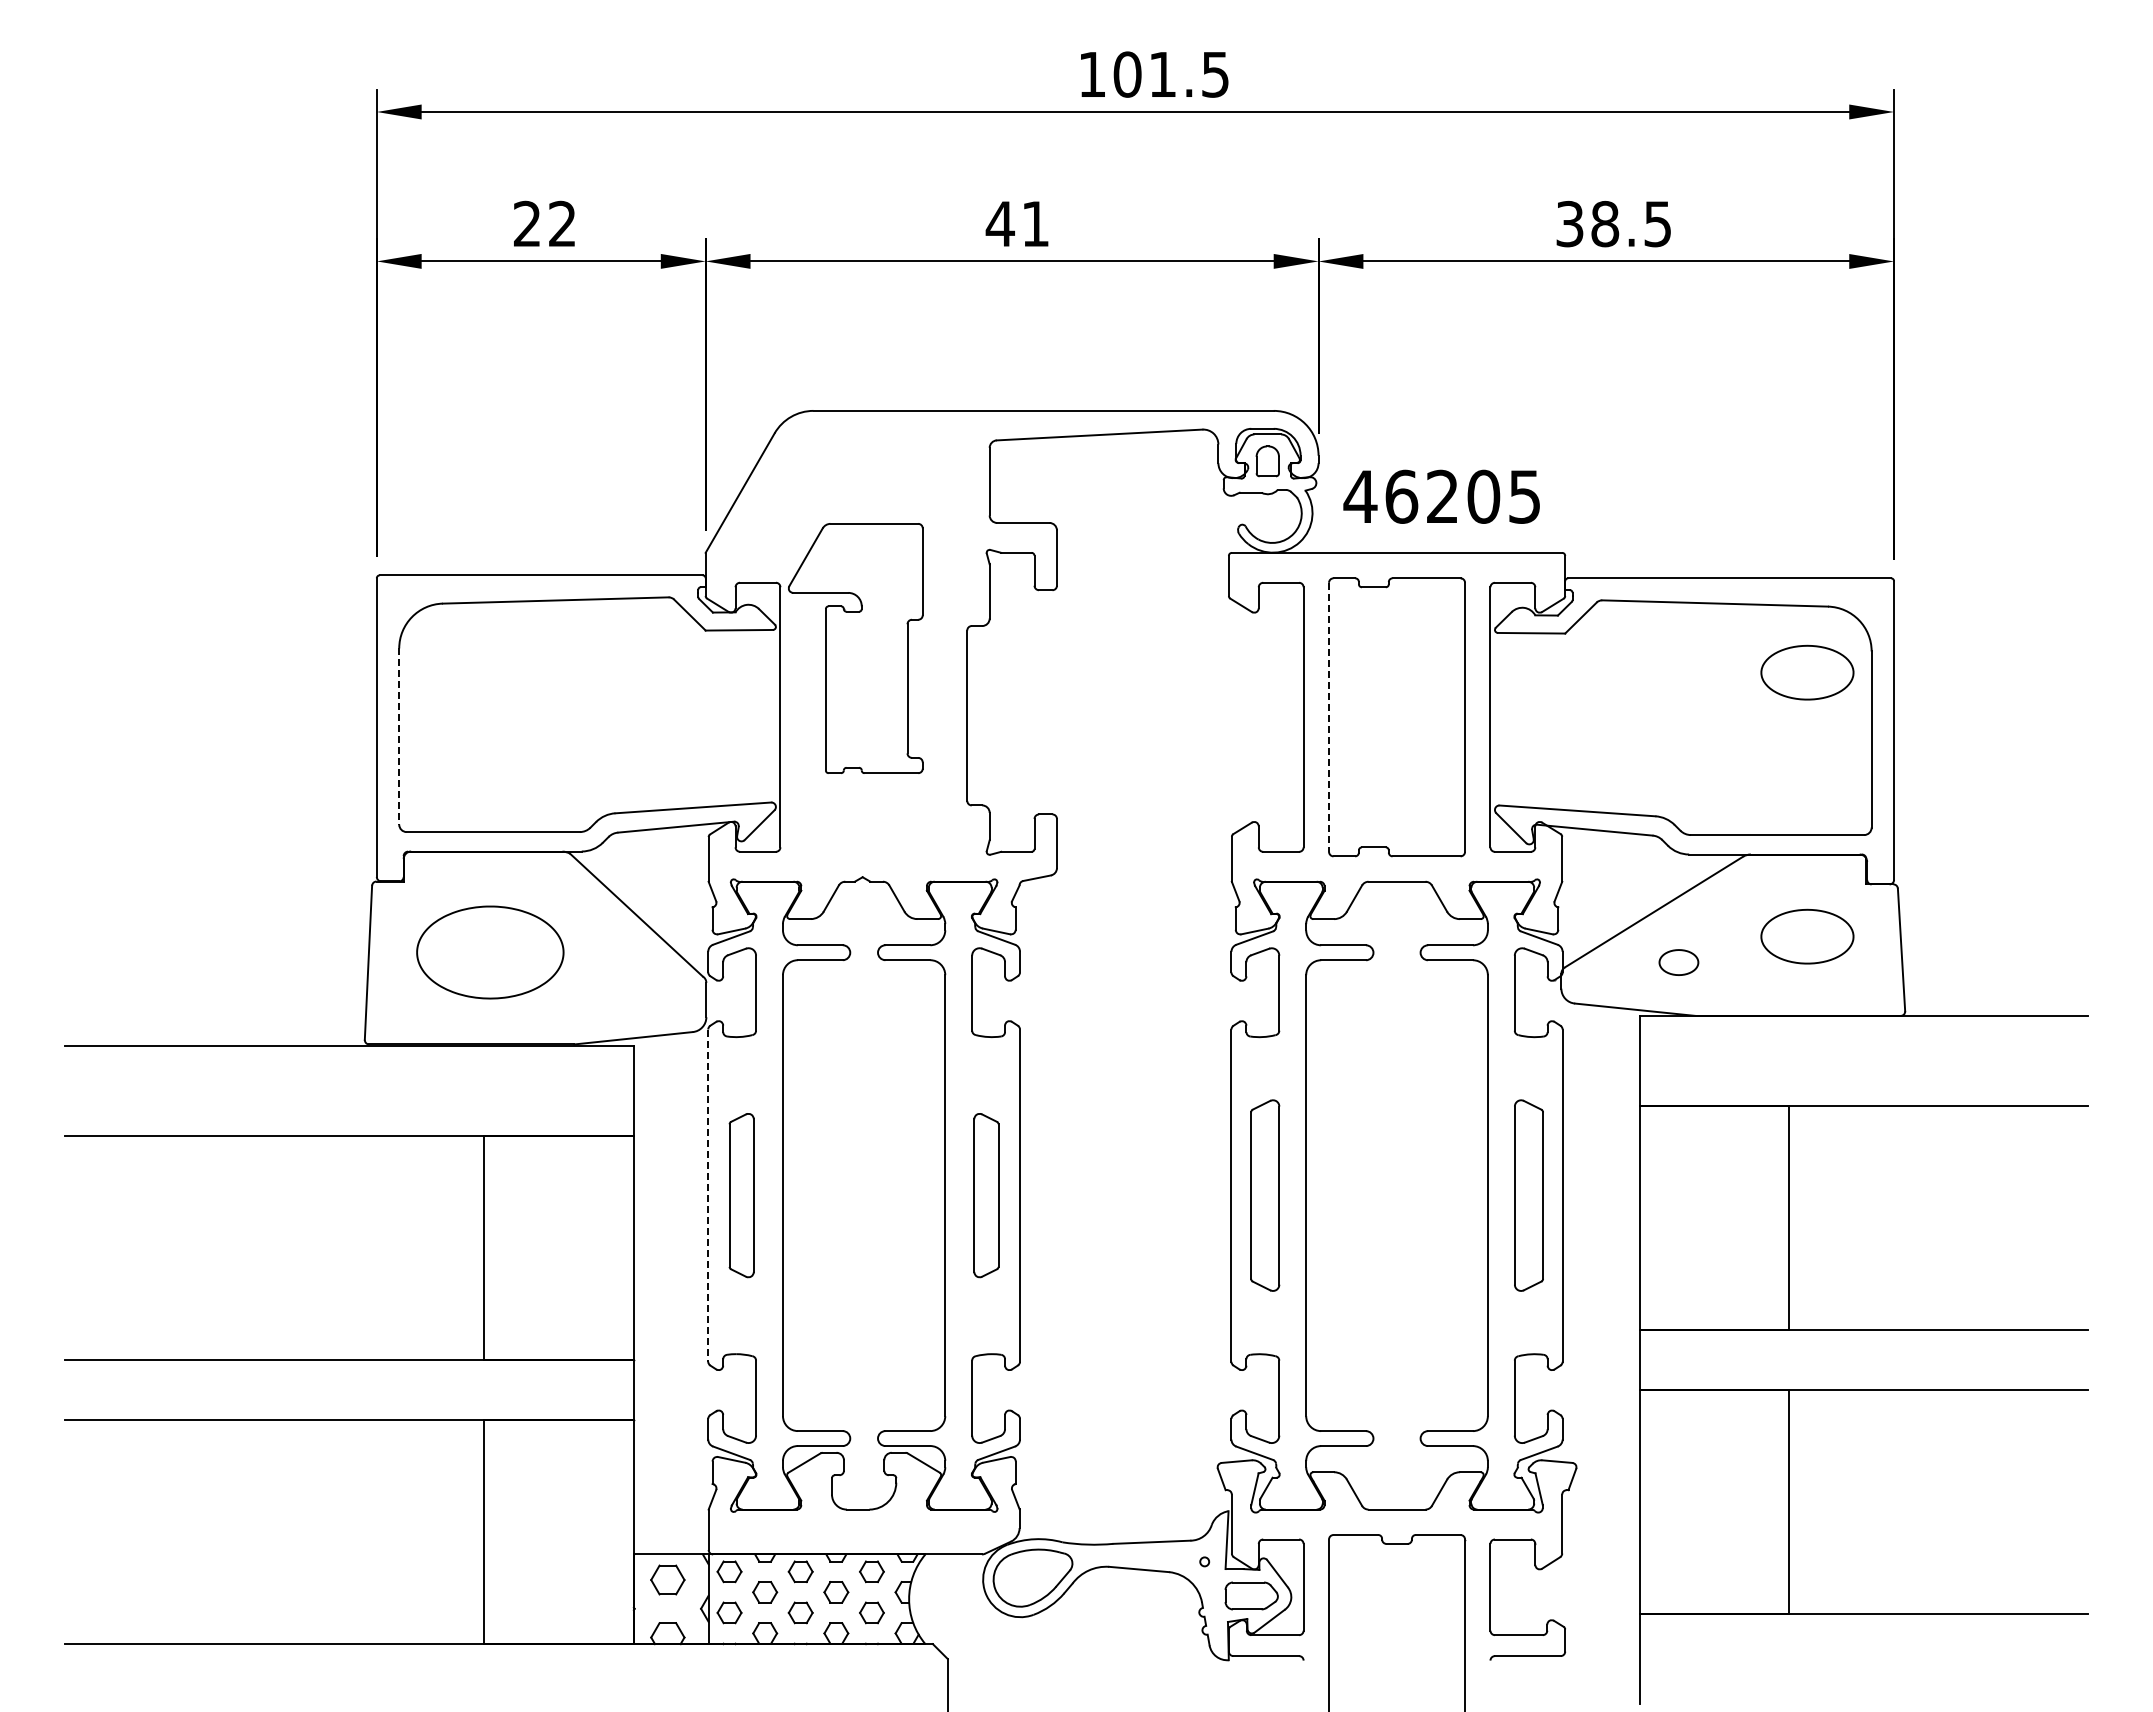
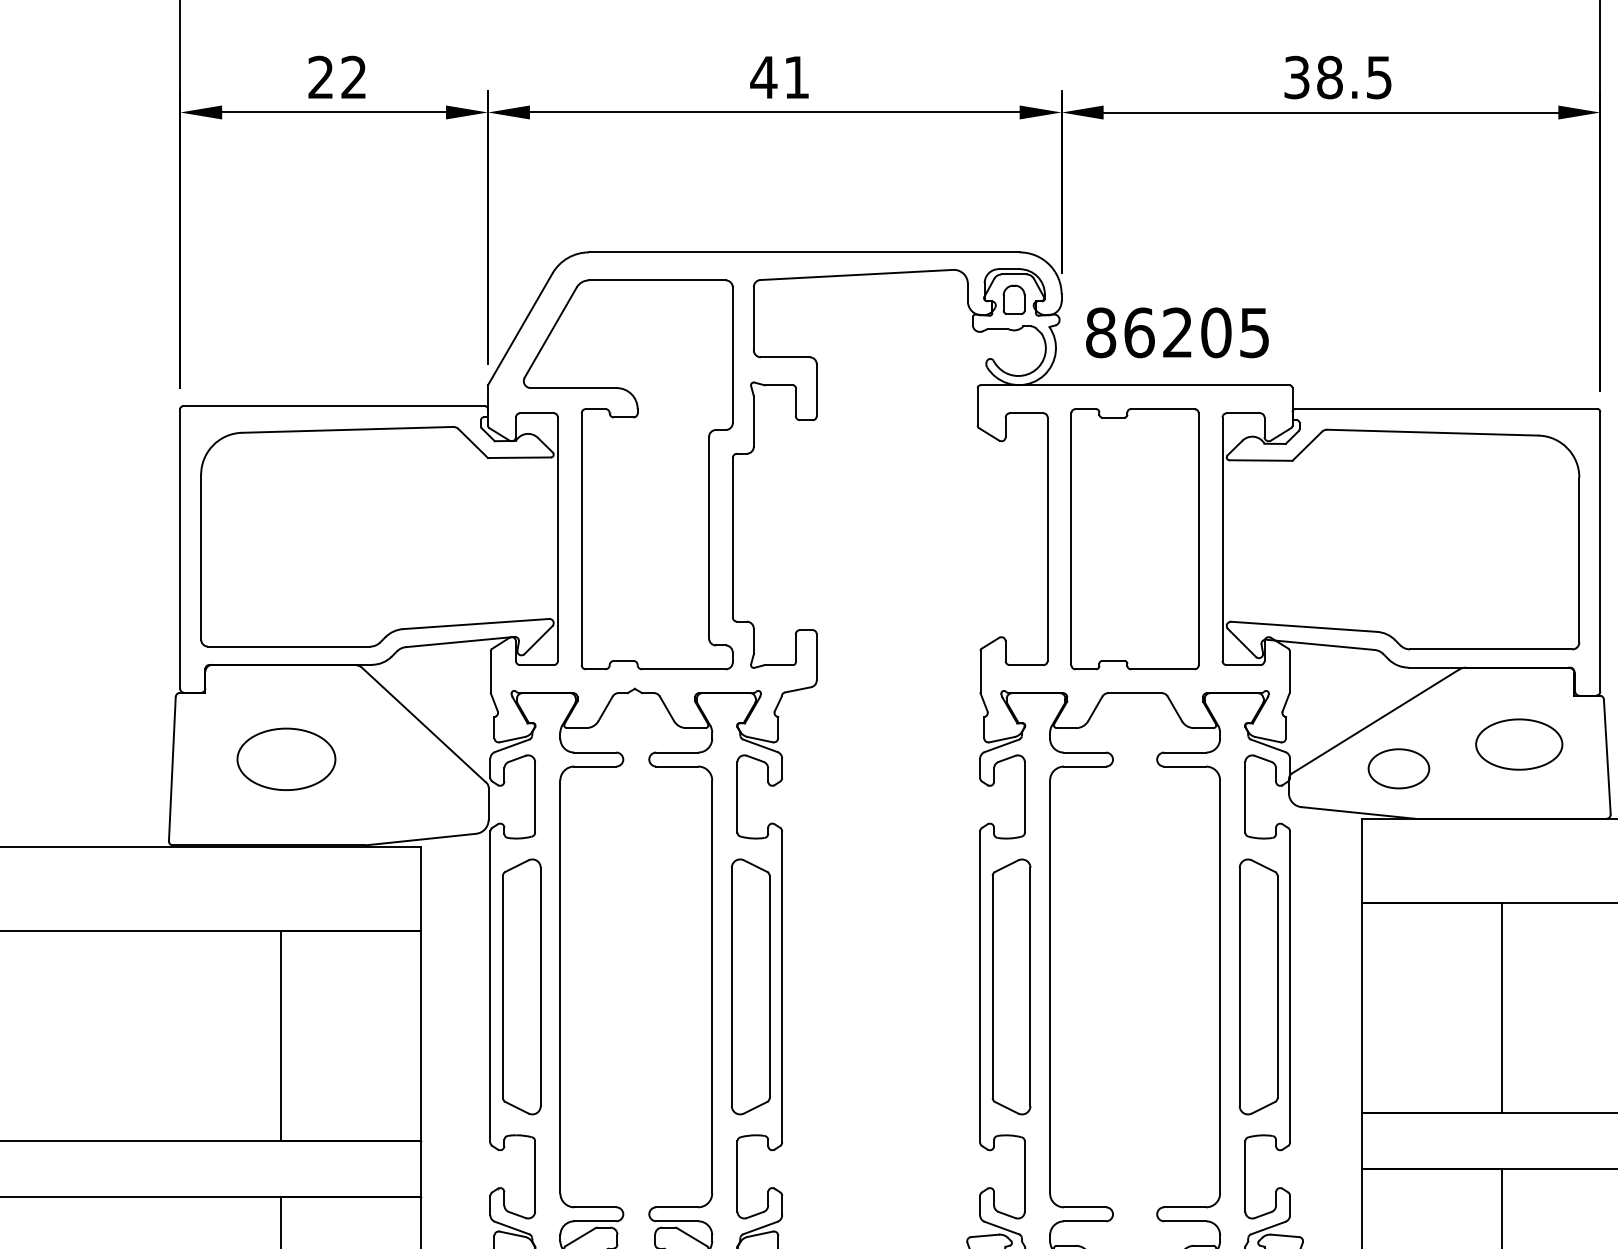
text: (1360, 496) -> (1100, 332), 46205 -> 86205
part: (855, 648) -> (628, 474), size x1.67
part: (1807, 672) -> (1519, 497), removed
line: (1329, 717) -> (1071, 539), dashed -> solid
line: (399, 737) -> (201, 558), dashed -> solid
part: (490, 952) -> (286, 759), size x0.71
part: (1678, 962) -> (1398, 768), size x1.67
part: (741, 1195) -> (521, 986), size x1.67
part: (986, 1195) -> (750, 986), size x1.67
part: (1265, 1195) -> (1011, 986), size x1.43
part: (1528, 1195) -> (1258, 986), size x1.43
line: (708, 1196) -> (490, 987), dashed -> solid

